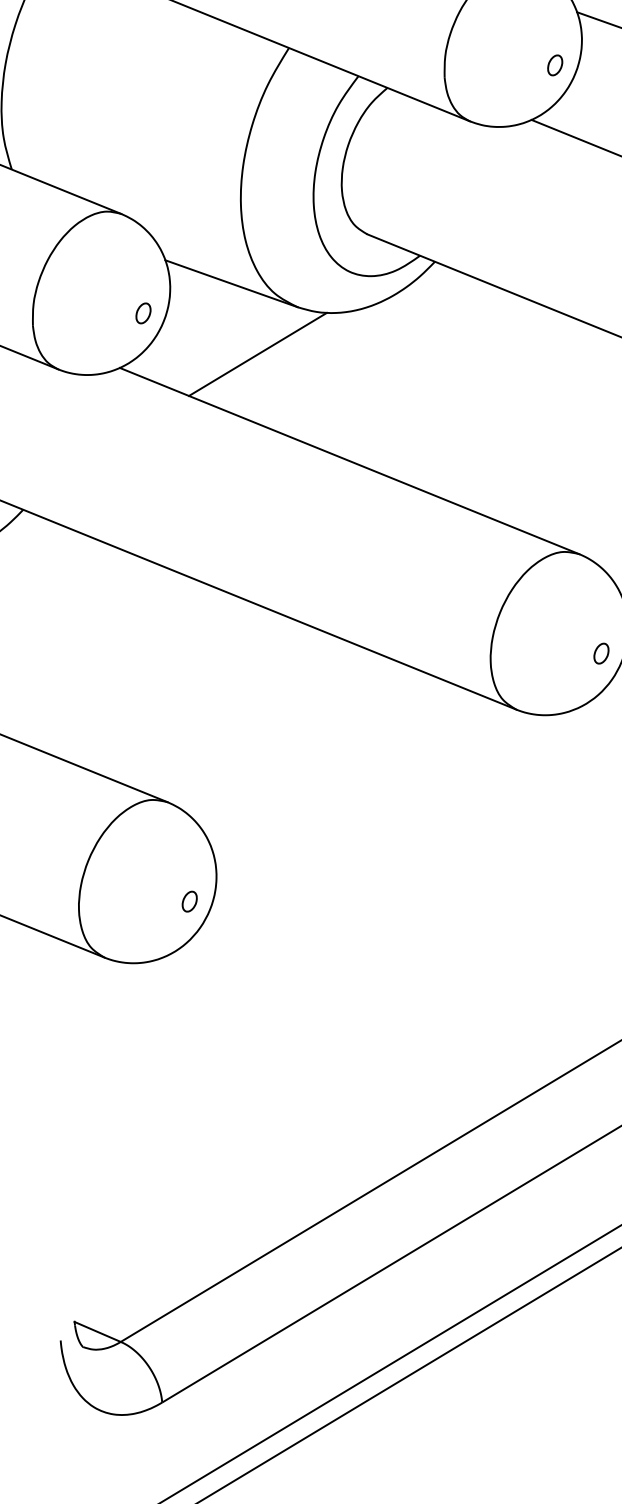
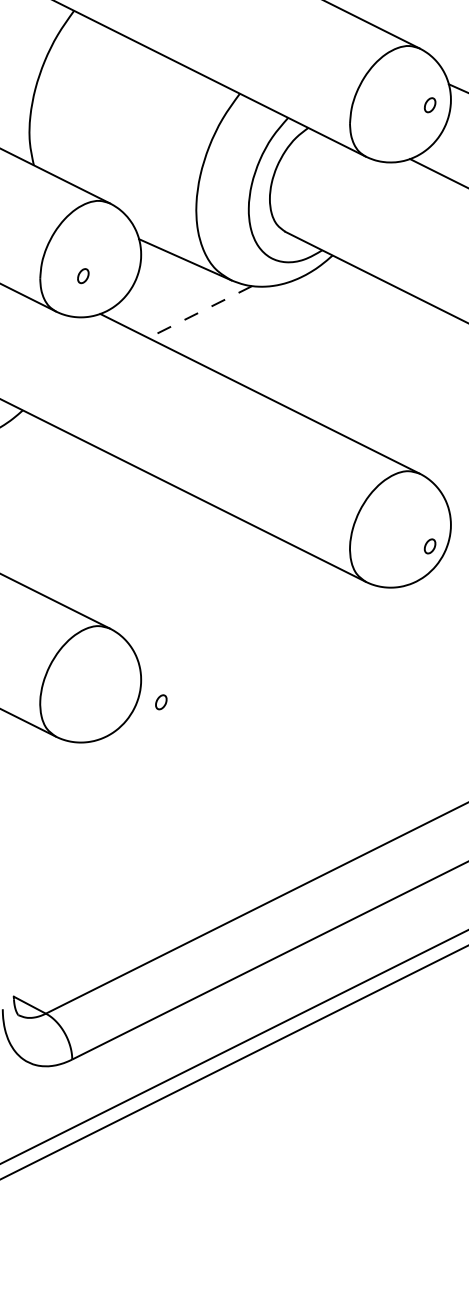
part: (554, 65) -> (429, 105), moved
part: (143, 313) -> (83, 276), moved
line: (258, 355) -> (200, 312), solid -> dashed
part: (190, 901) -> (161, 702), moved

